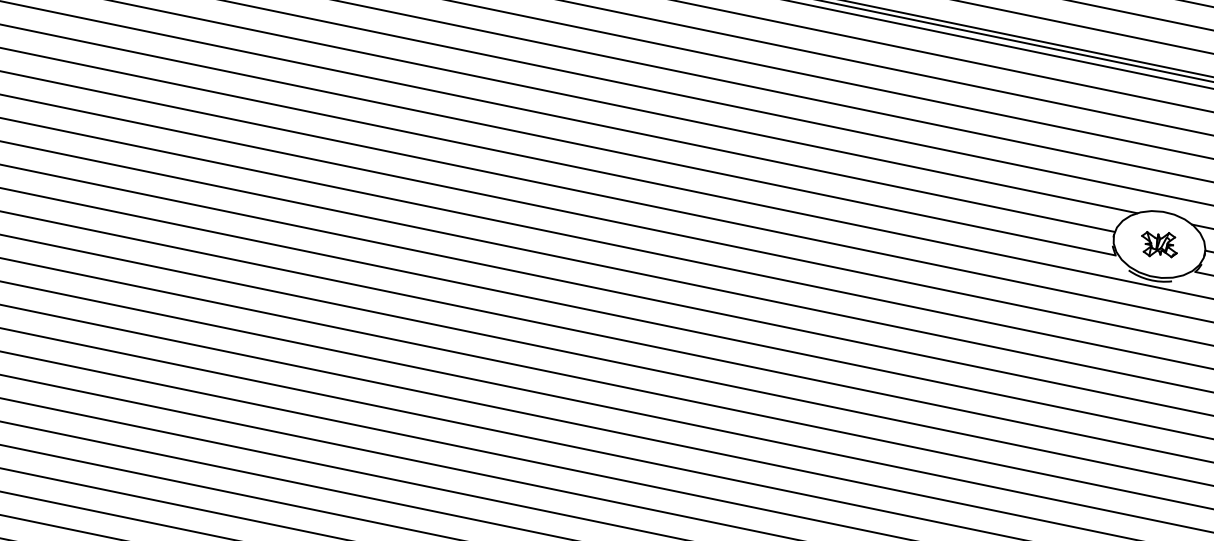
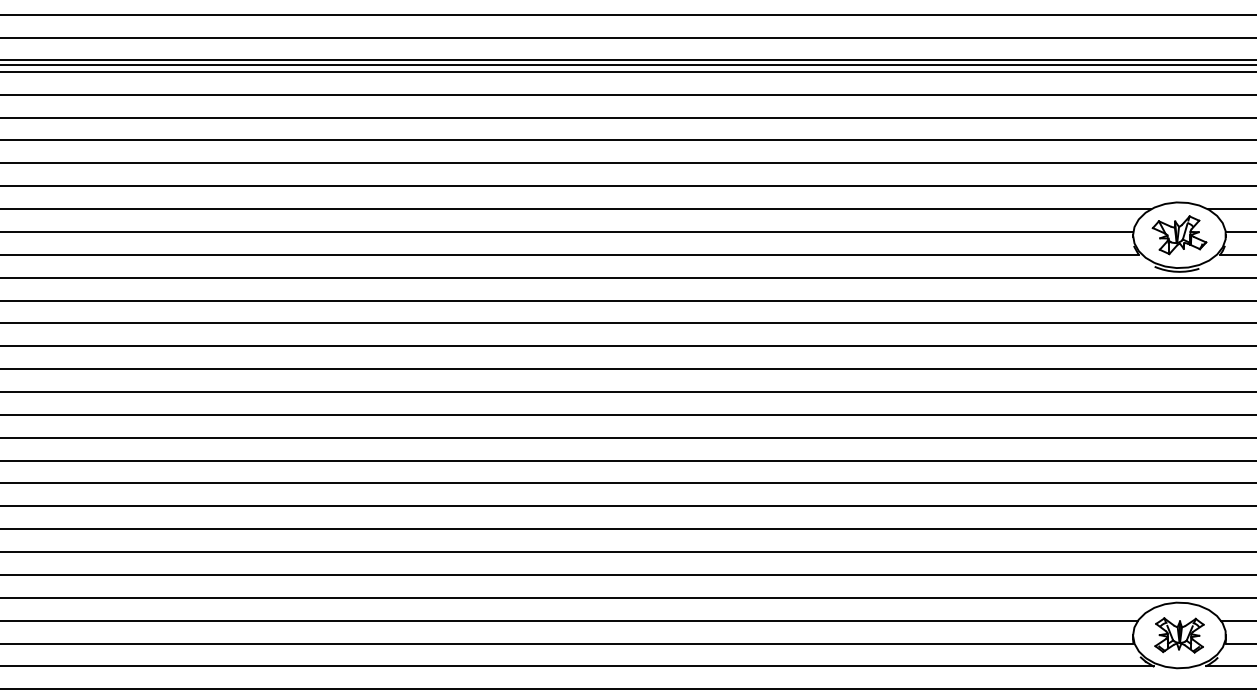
part: (1159, 244) -> (1179, 235), size x1.43

